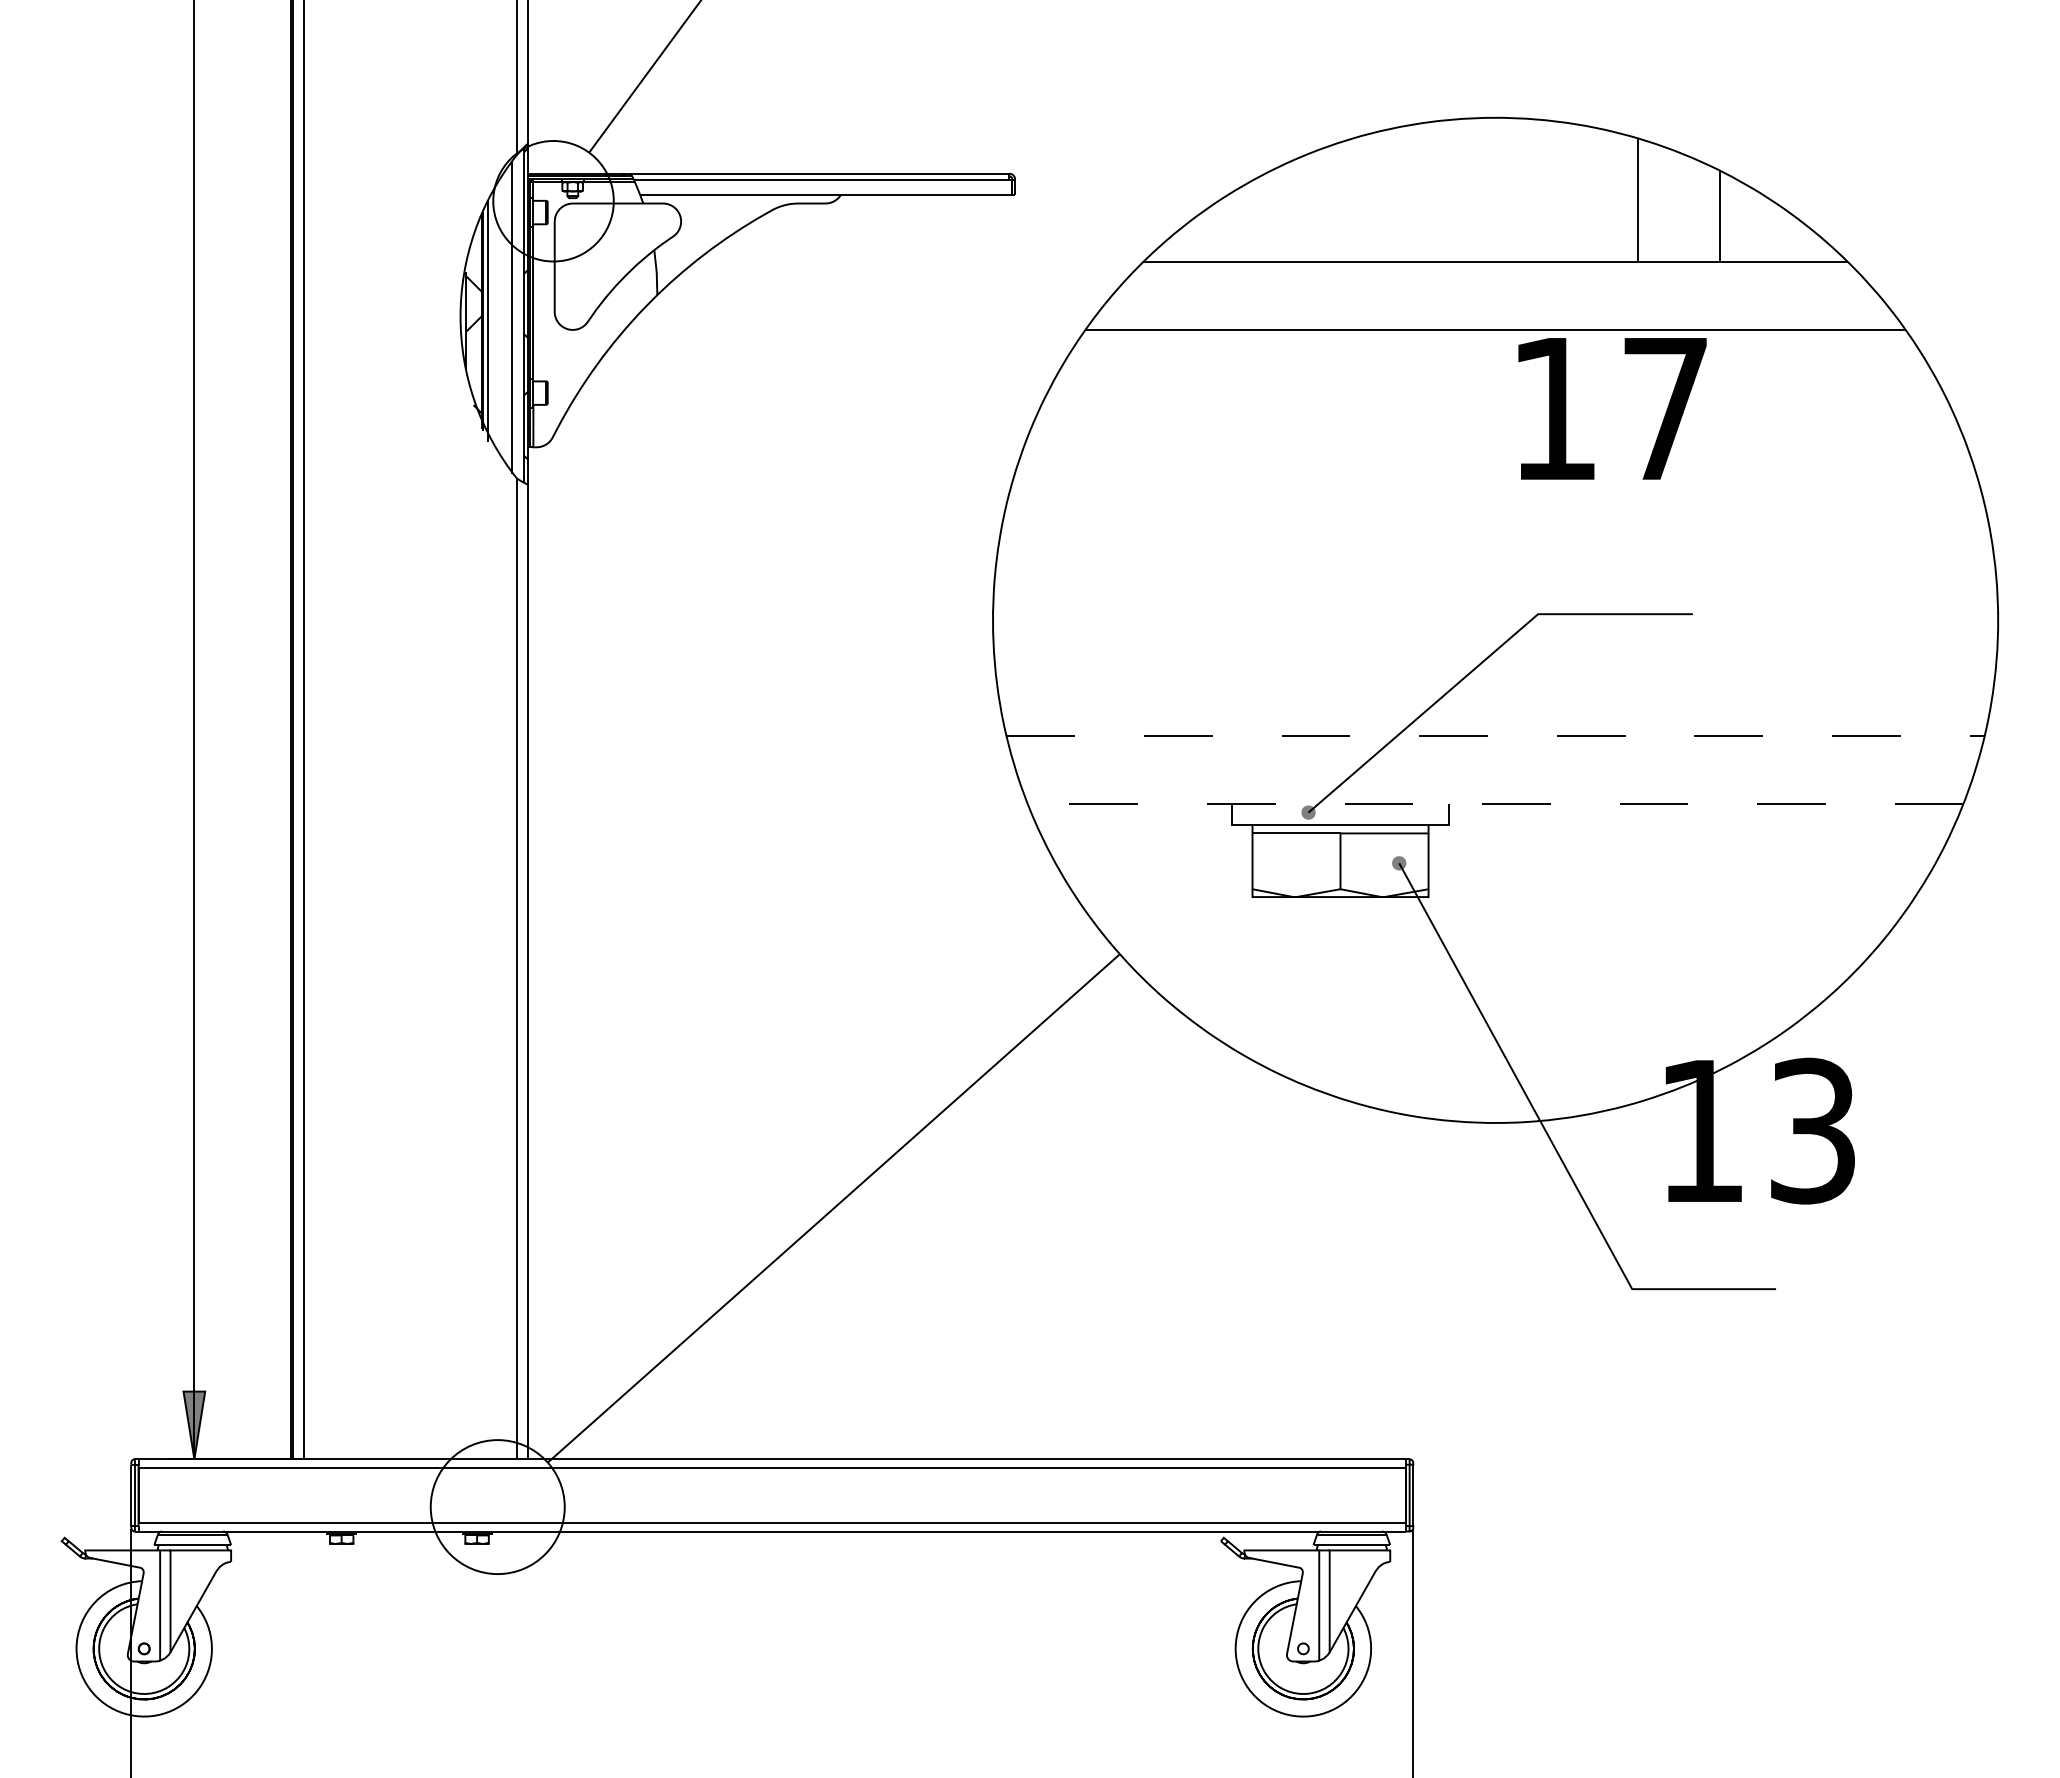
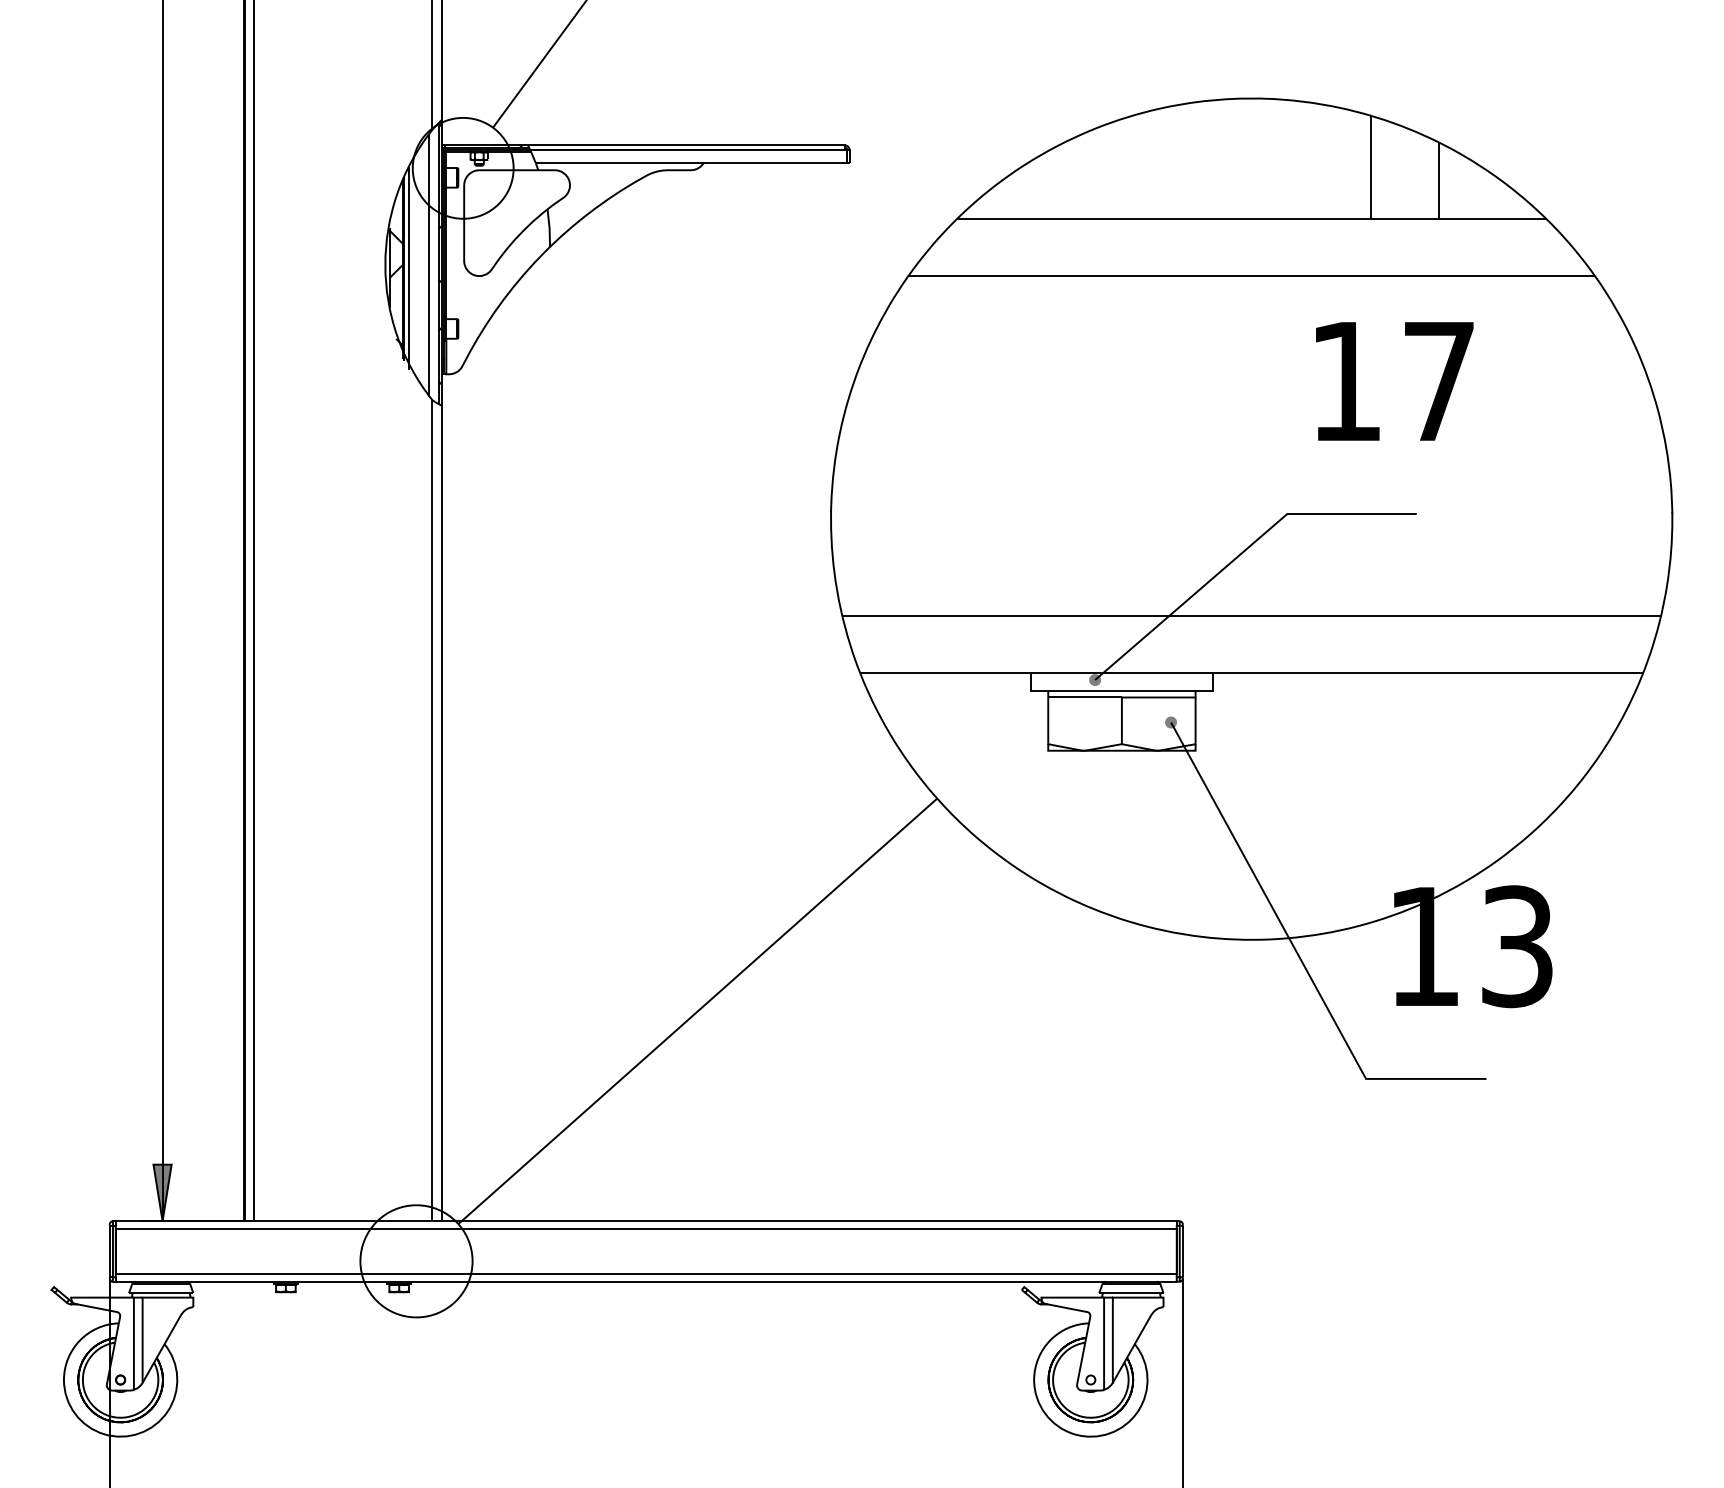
text: (1612, 408) -> (1394, 381), moved
line: (1496, 735) -> (1252, 615), dashed -> solid
line: (1495, 803) -> (1251, 672), dashed -> solid

